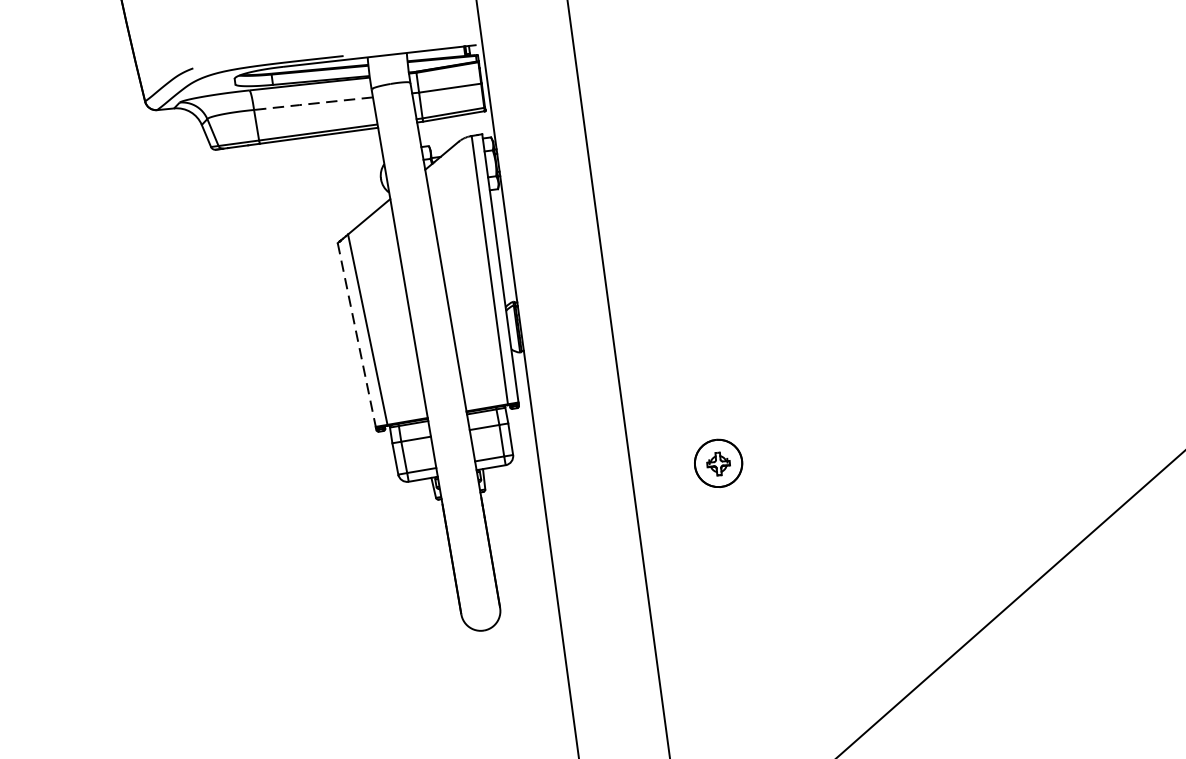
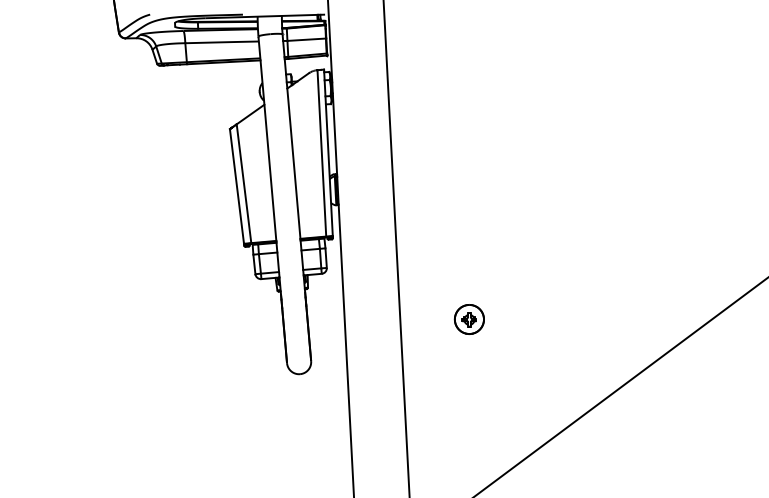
line: (312, 103) -> (221, 42), dashed -> solid
line: (356, 335) -> (236, 186), dashed -> solid
part: (717, 463) -> (468, 319), moved

